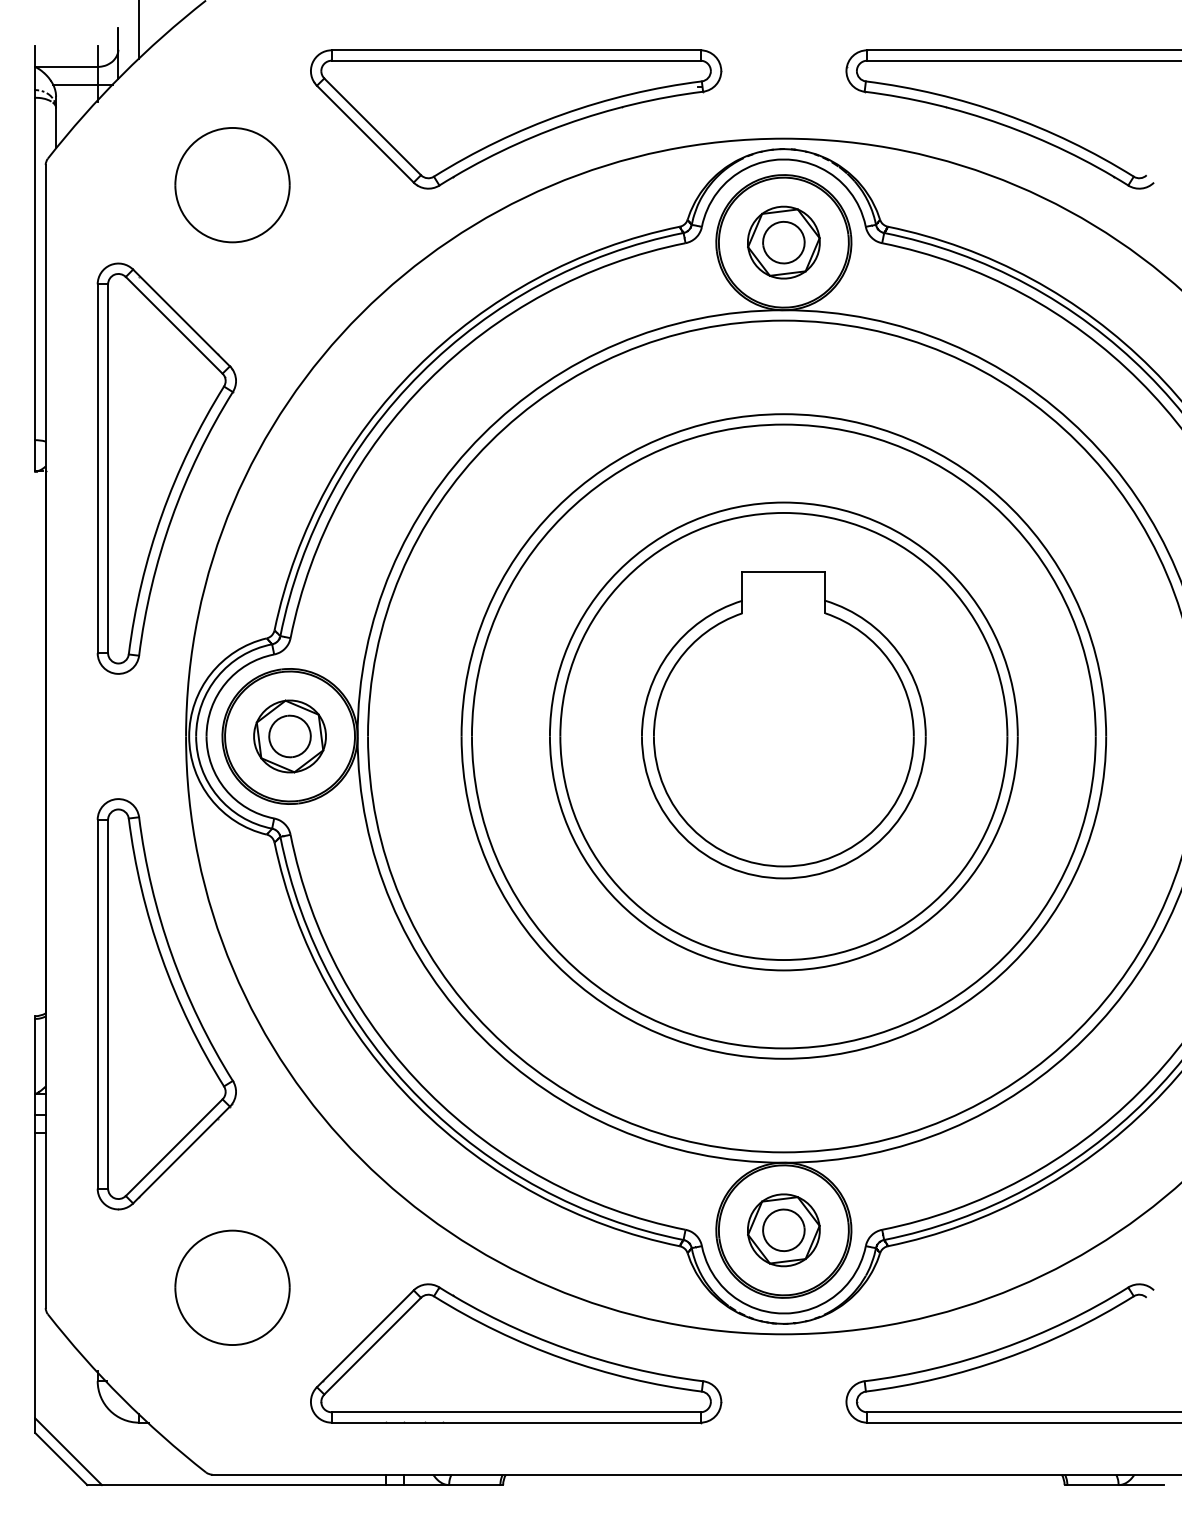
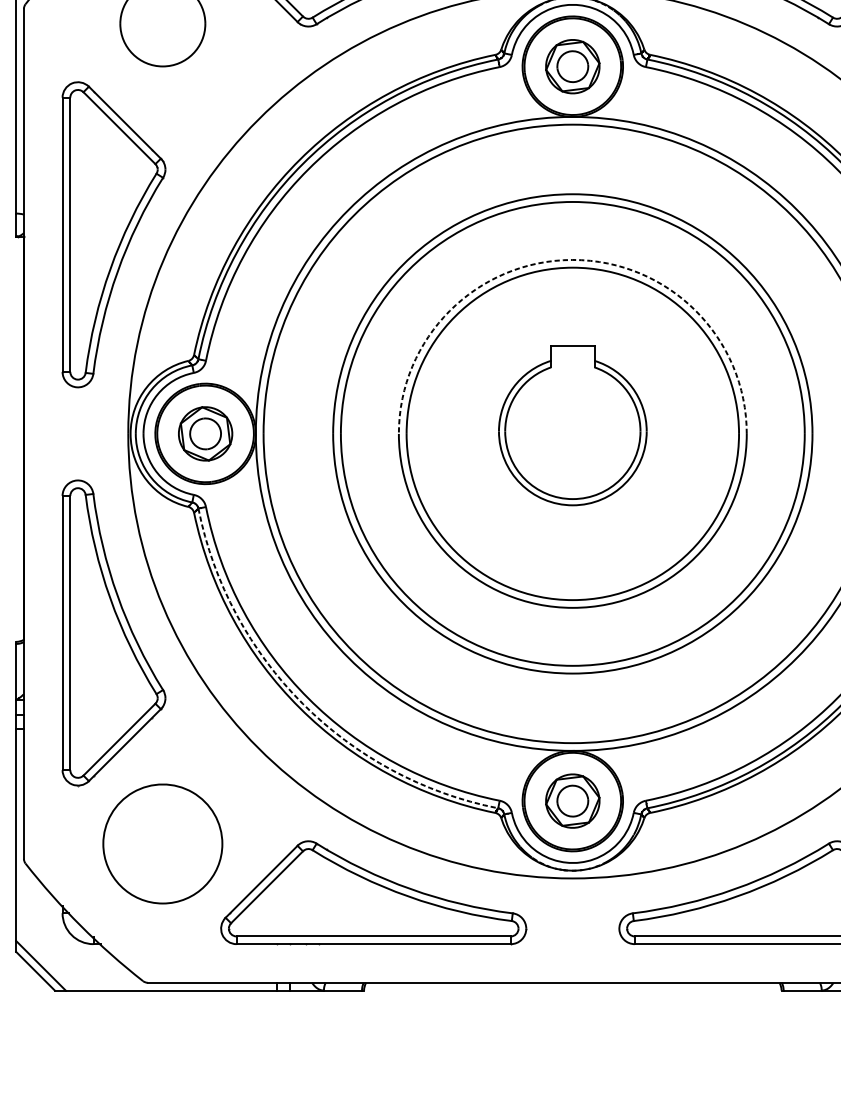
arc: (783, 502) -> (572, 259), solid -> dashed
part: (783, 725) -> (572, 425), size x0.7
arc: (420, 1099) -> (302, 703), solid -> dashed
part: (232, 1287) -> (162, 843), size x1.4

